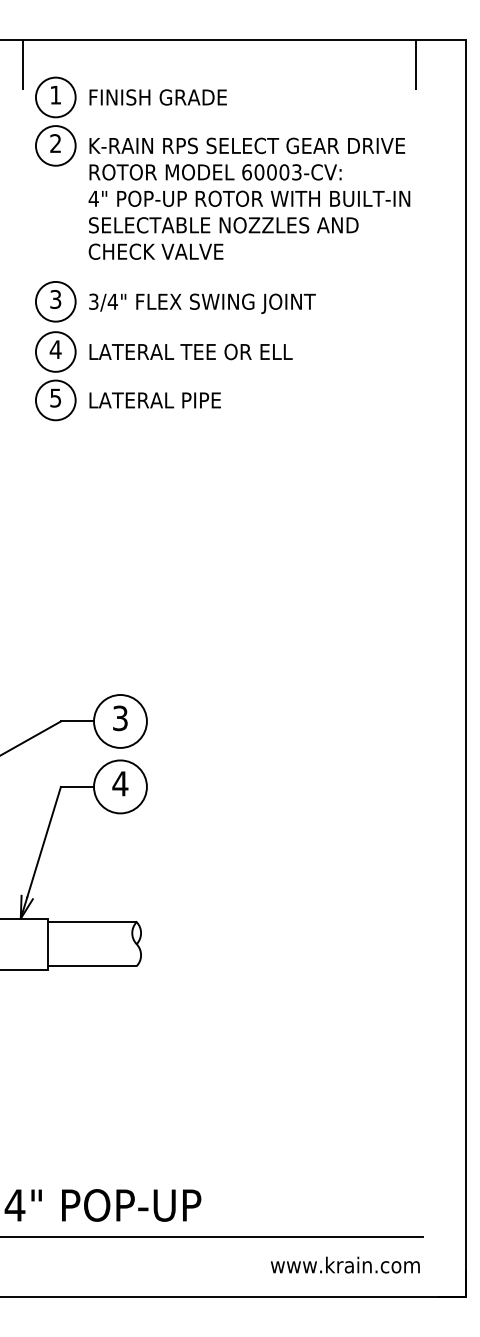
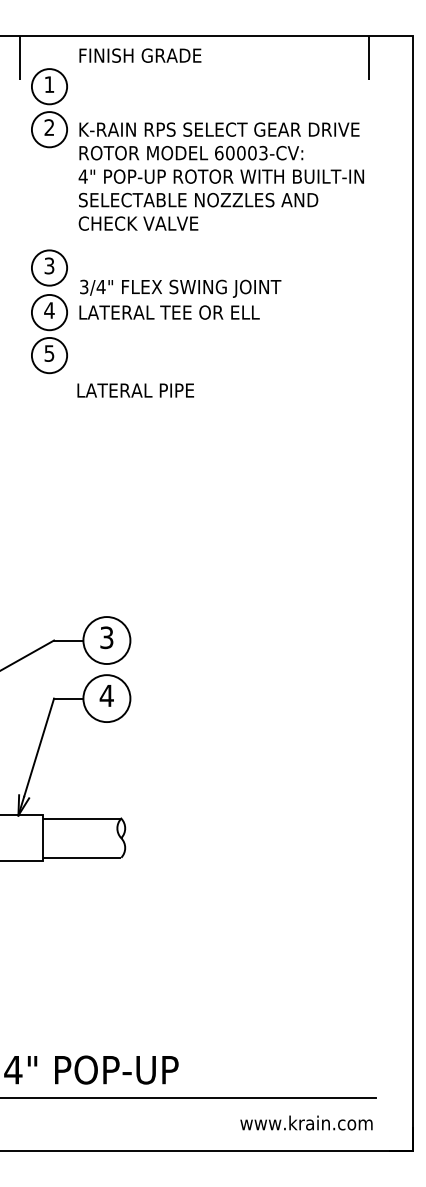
text: (158, 97) -> (140, 55), moved
text: (202, 303) -> (180, 288), moved
text: (154, 400) -> (135, 390), moved

